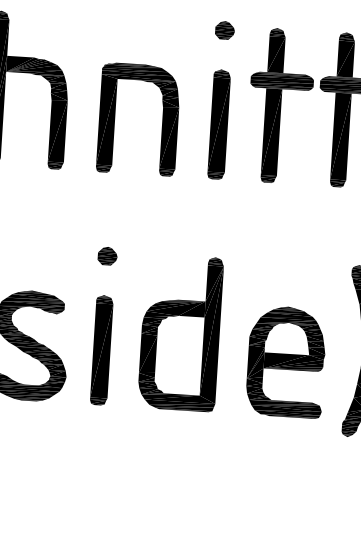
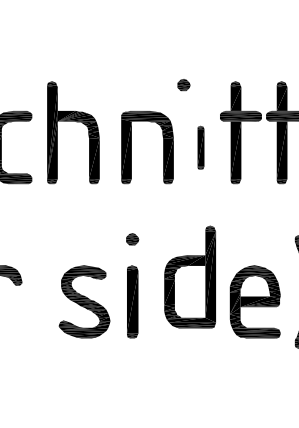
part: (224, 31) -> (183, 85), moved
part: (218, 124) -> (200, 147), size x0.6
part: (179, 331) -> (189, 276), moved

